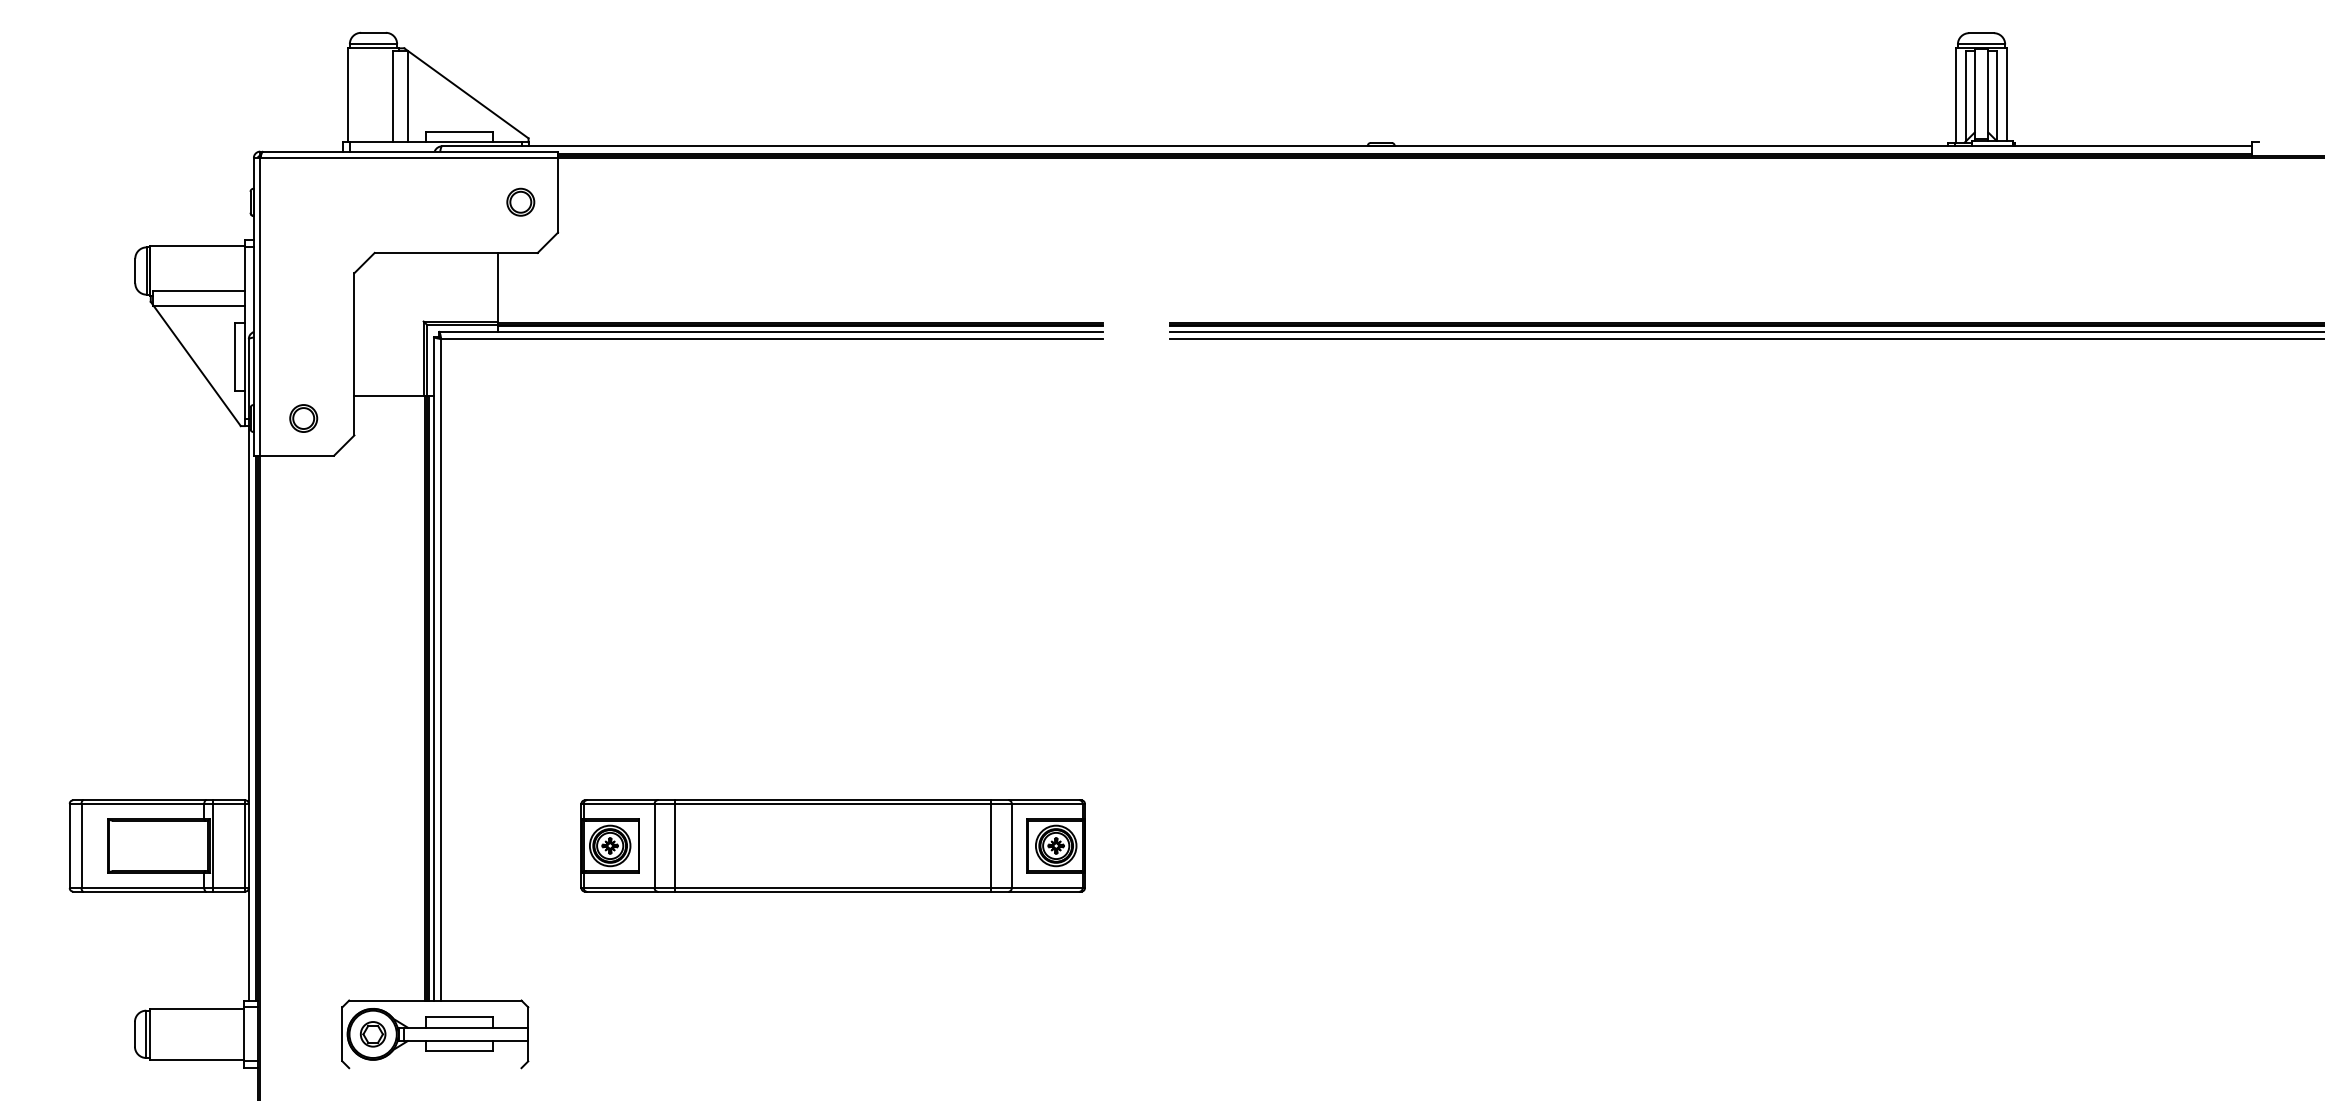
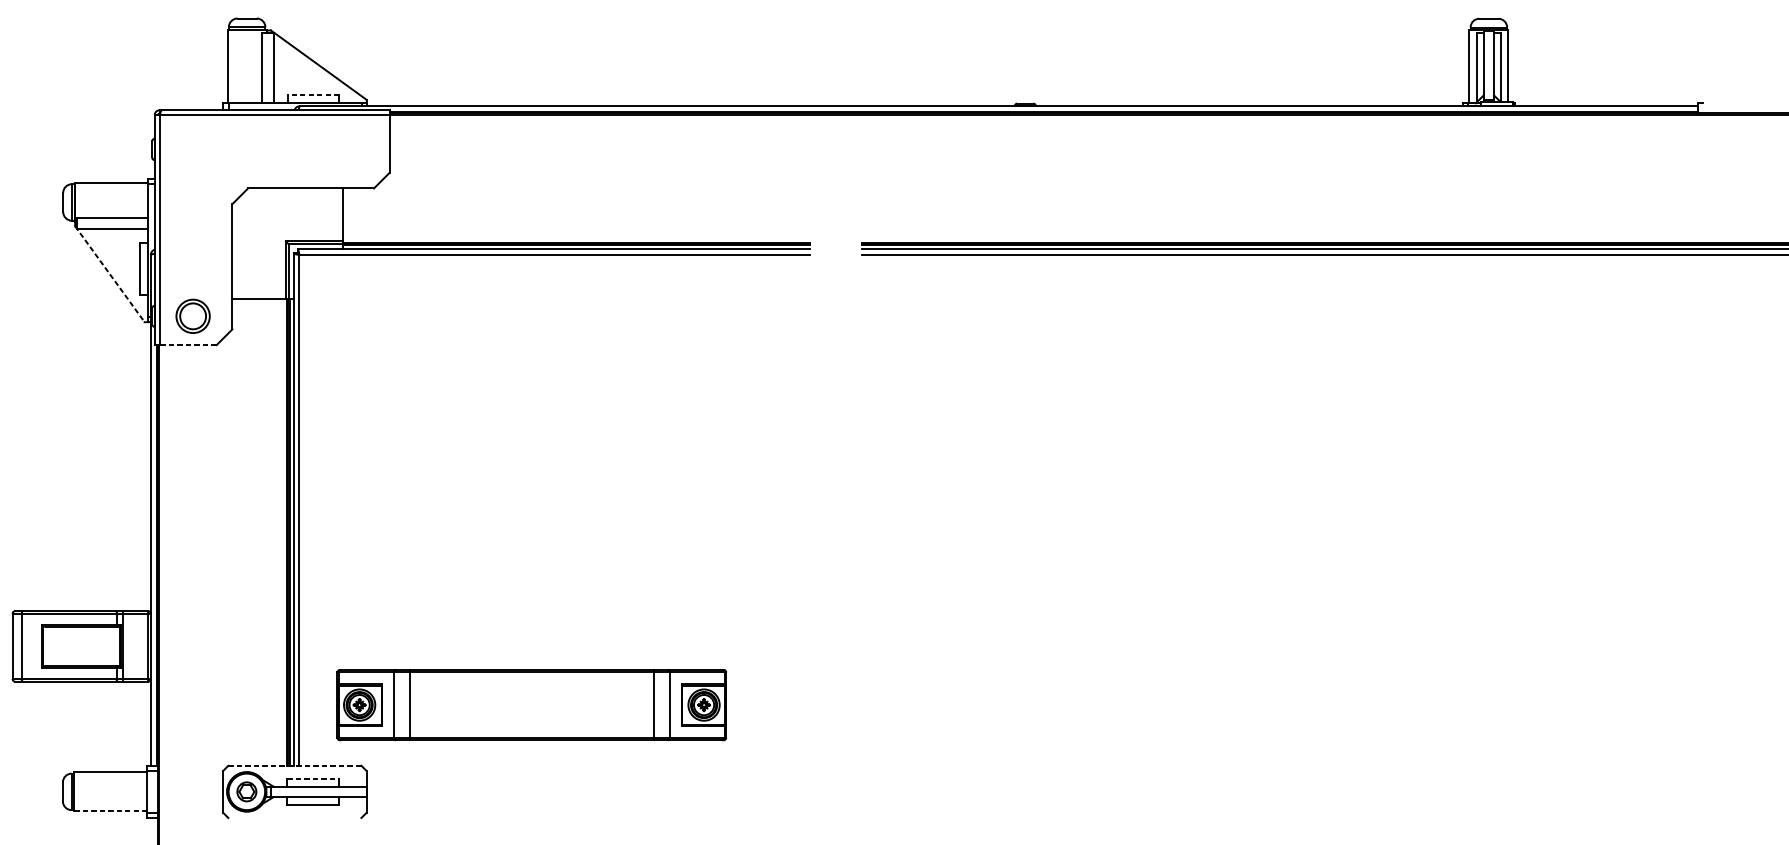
line: (459, 132) -> (313, 95), solid -> dashed
part: (520, 201) -> (360, 148), removed
line: (195, 363) -> (109, 273), solid -> dashed
part: (303, 418) -> (193, 316), size x1.6
line: (297, 455) -> (188, 344), solid -> dashed
part: (832, 845) -> (531, 704), moved
line: (435, 1000) -> (295, 765), solid -> dashed
line: (459, 1017) -> (313, 778), solid -> dashed
line: (196, 1059) -> (110, 811), solid -> dashed

